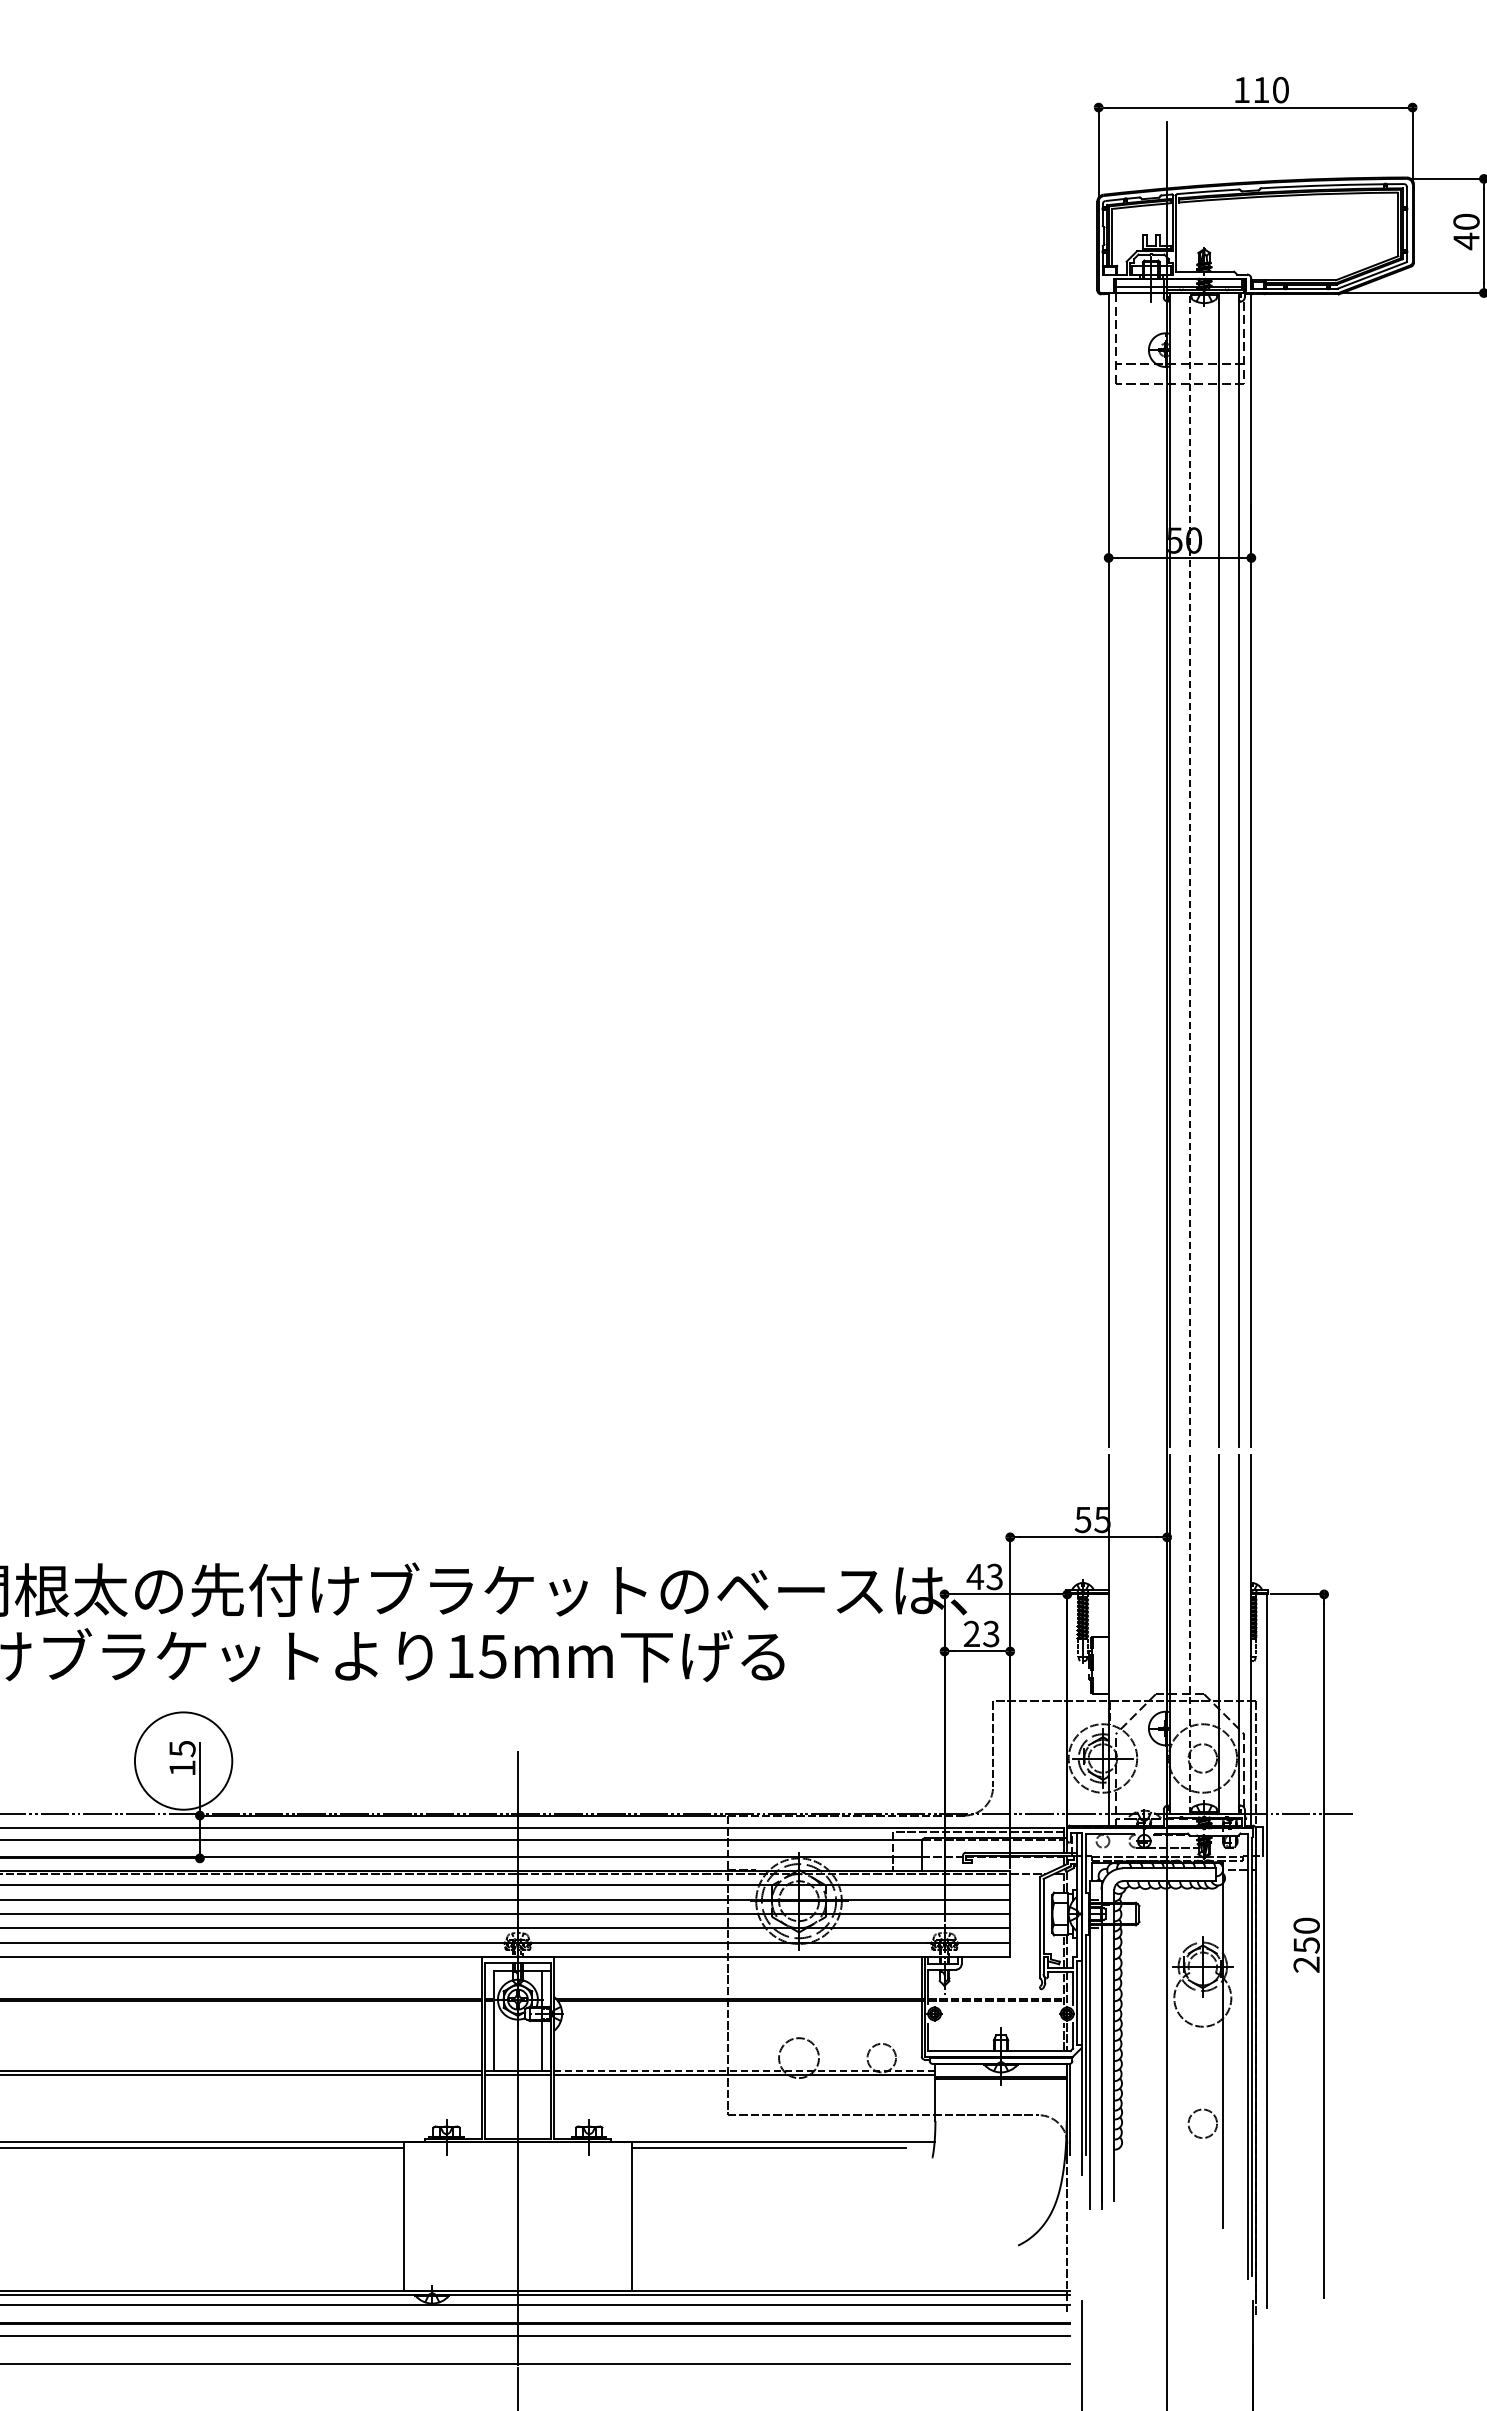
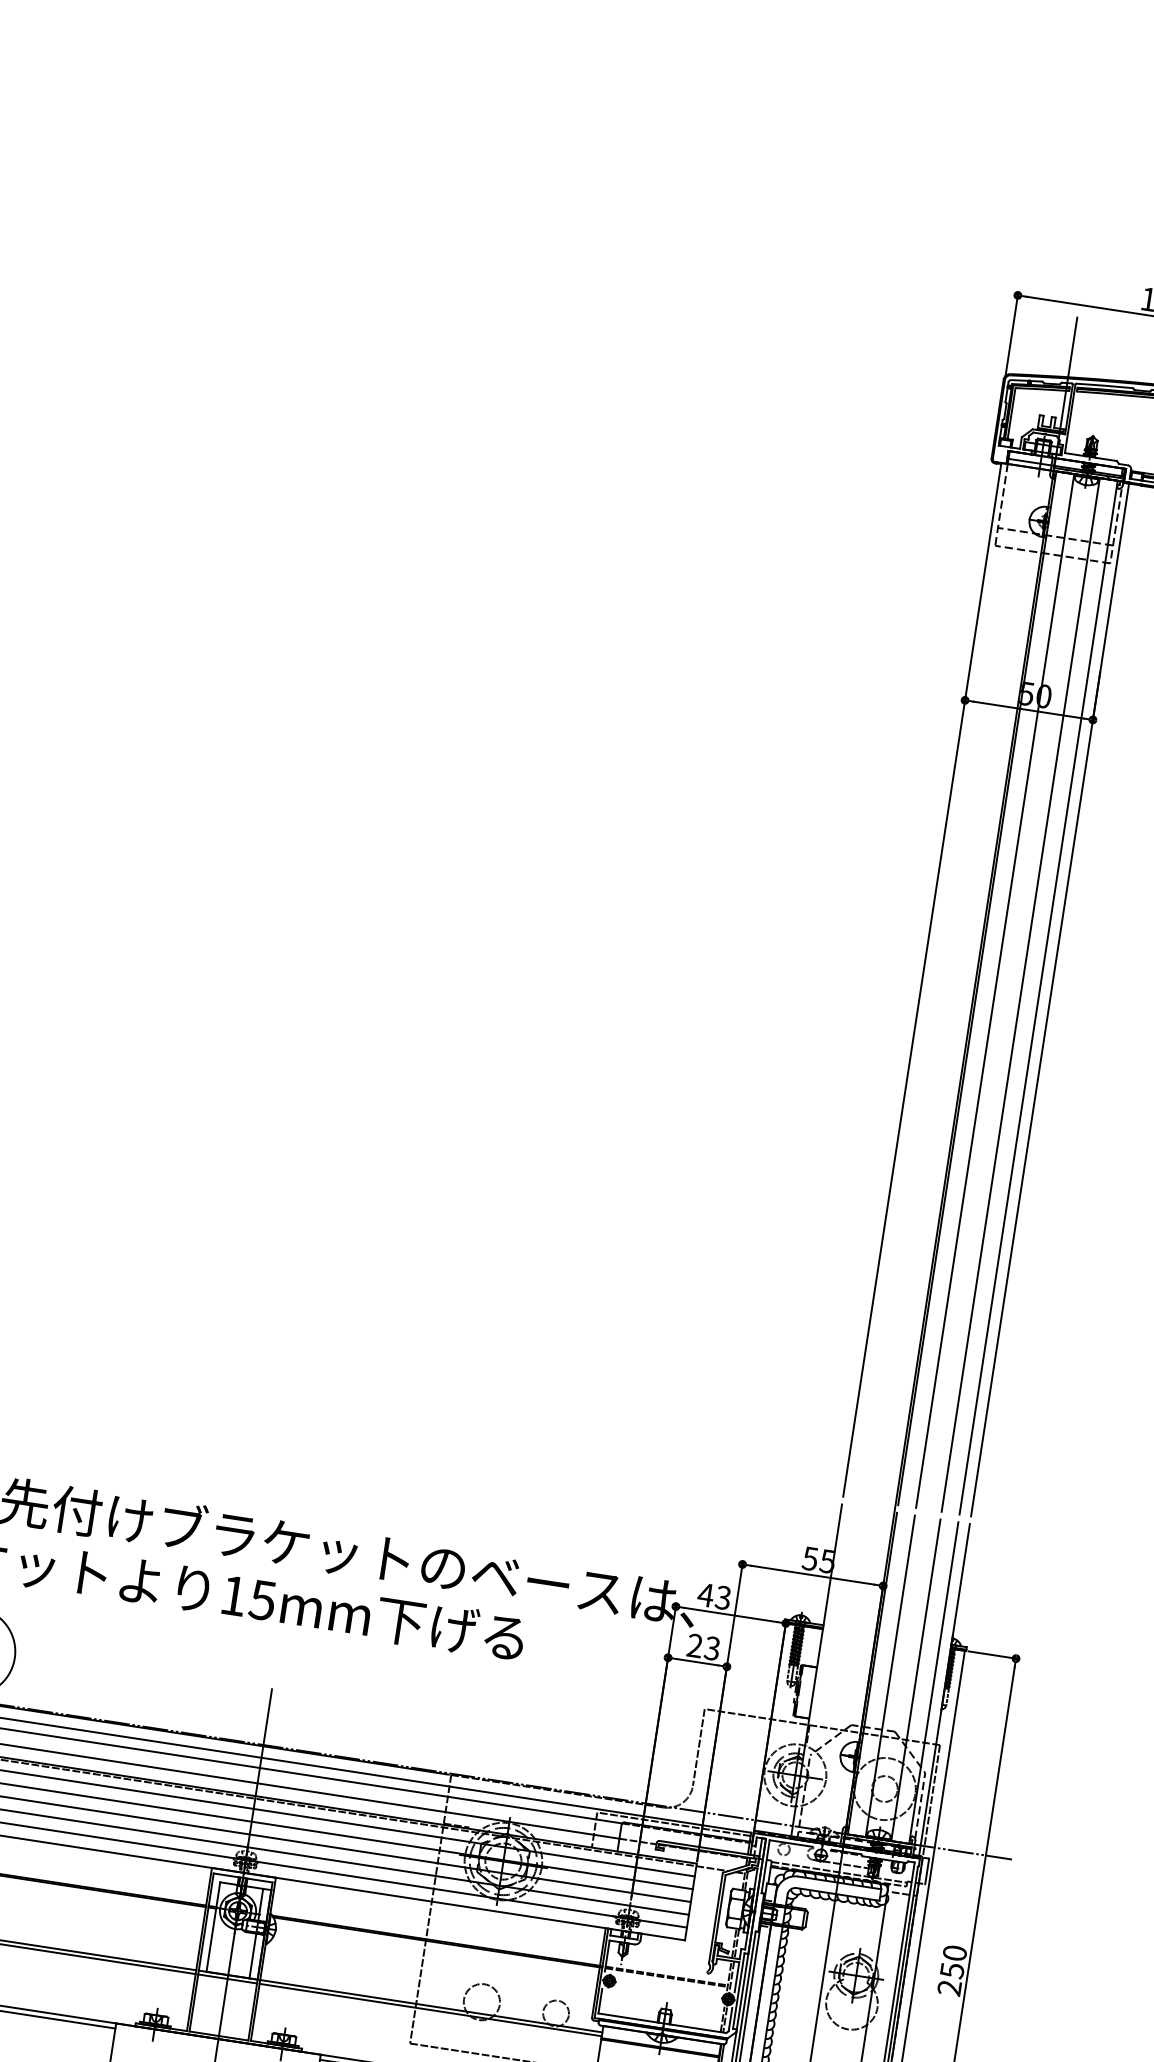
line: (1190, 869) -> (995, 990), dashed -> solid
line: (1190, 1634) -> (890, 1676), dashed -> solid
line: (744, 2070) -> (431, 2005), dashed -> solid

